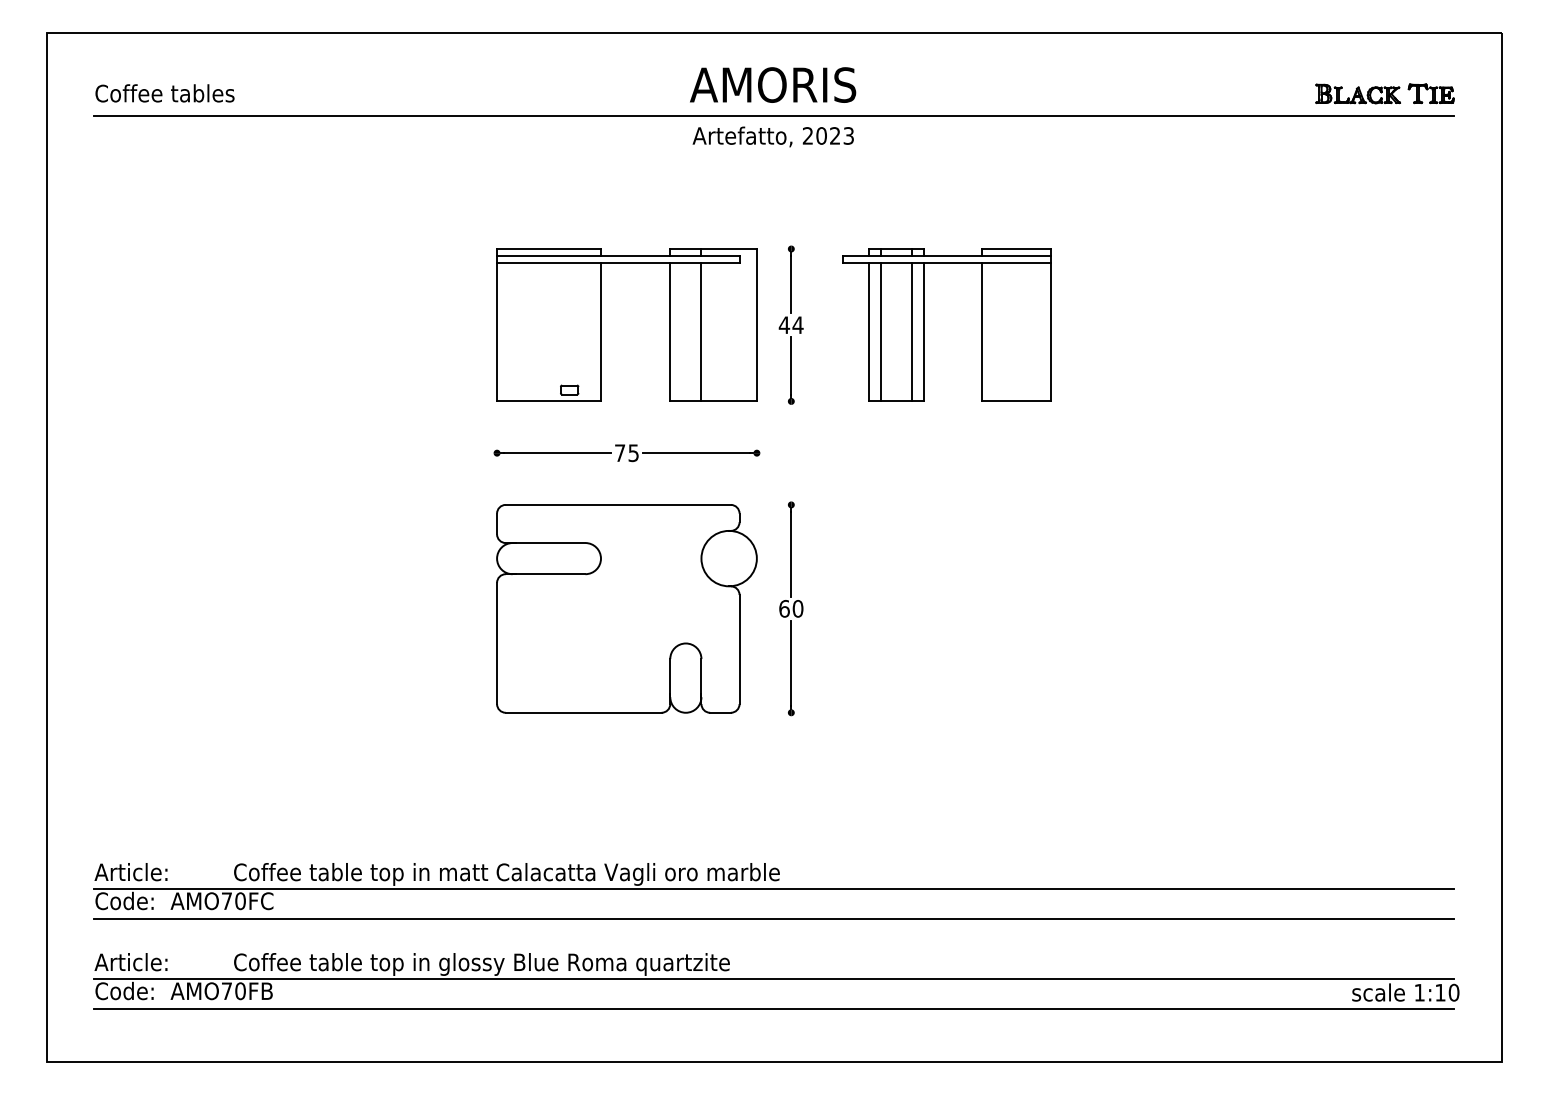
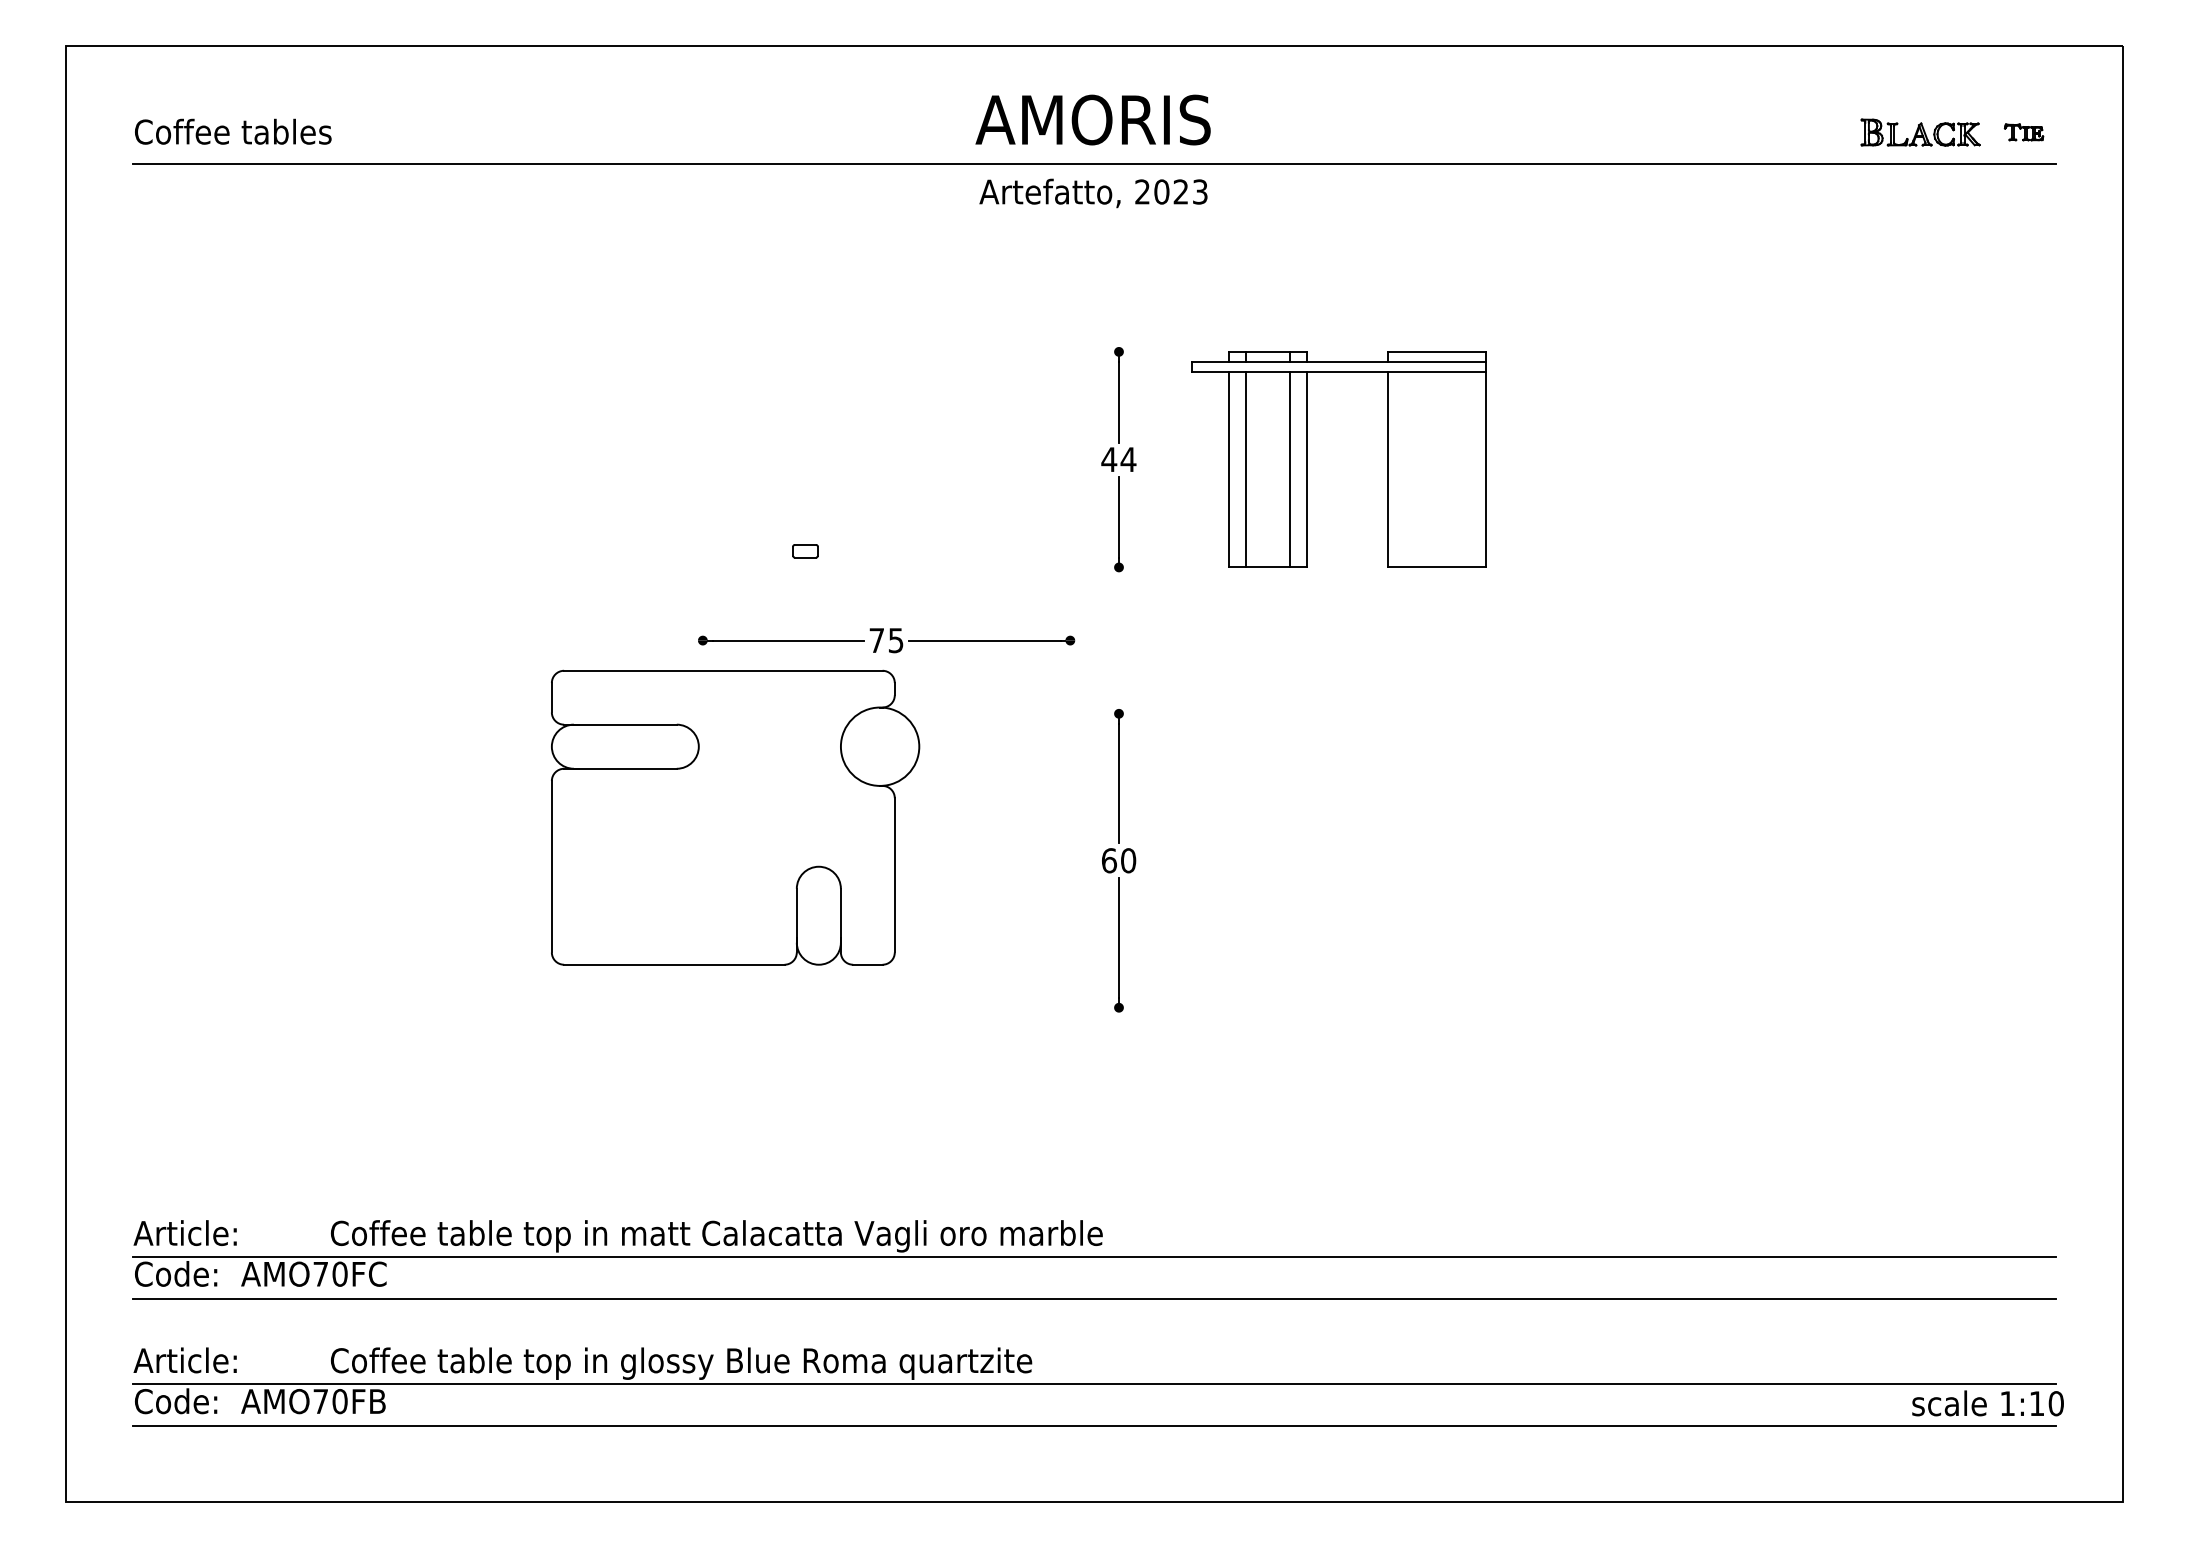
part: (1430, 93) -> (2023, 132), size x0.6
part: (601, 325) -> (850, 459), removed
part: (626, 608) -> (735, 817), moved

